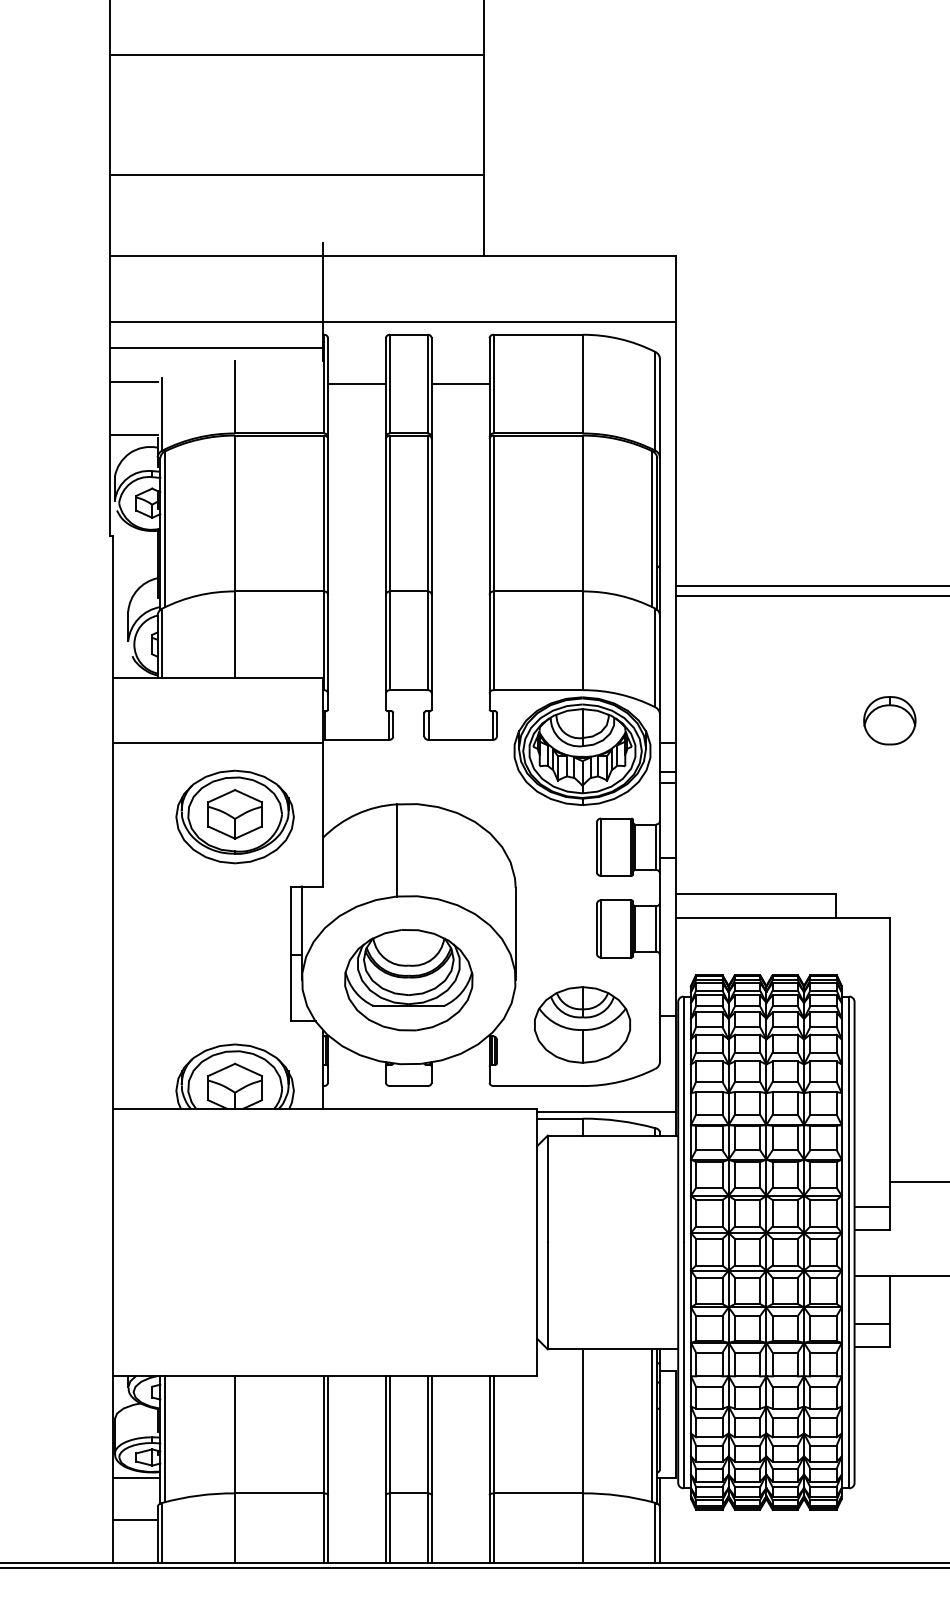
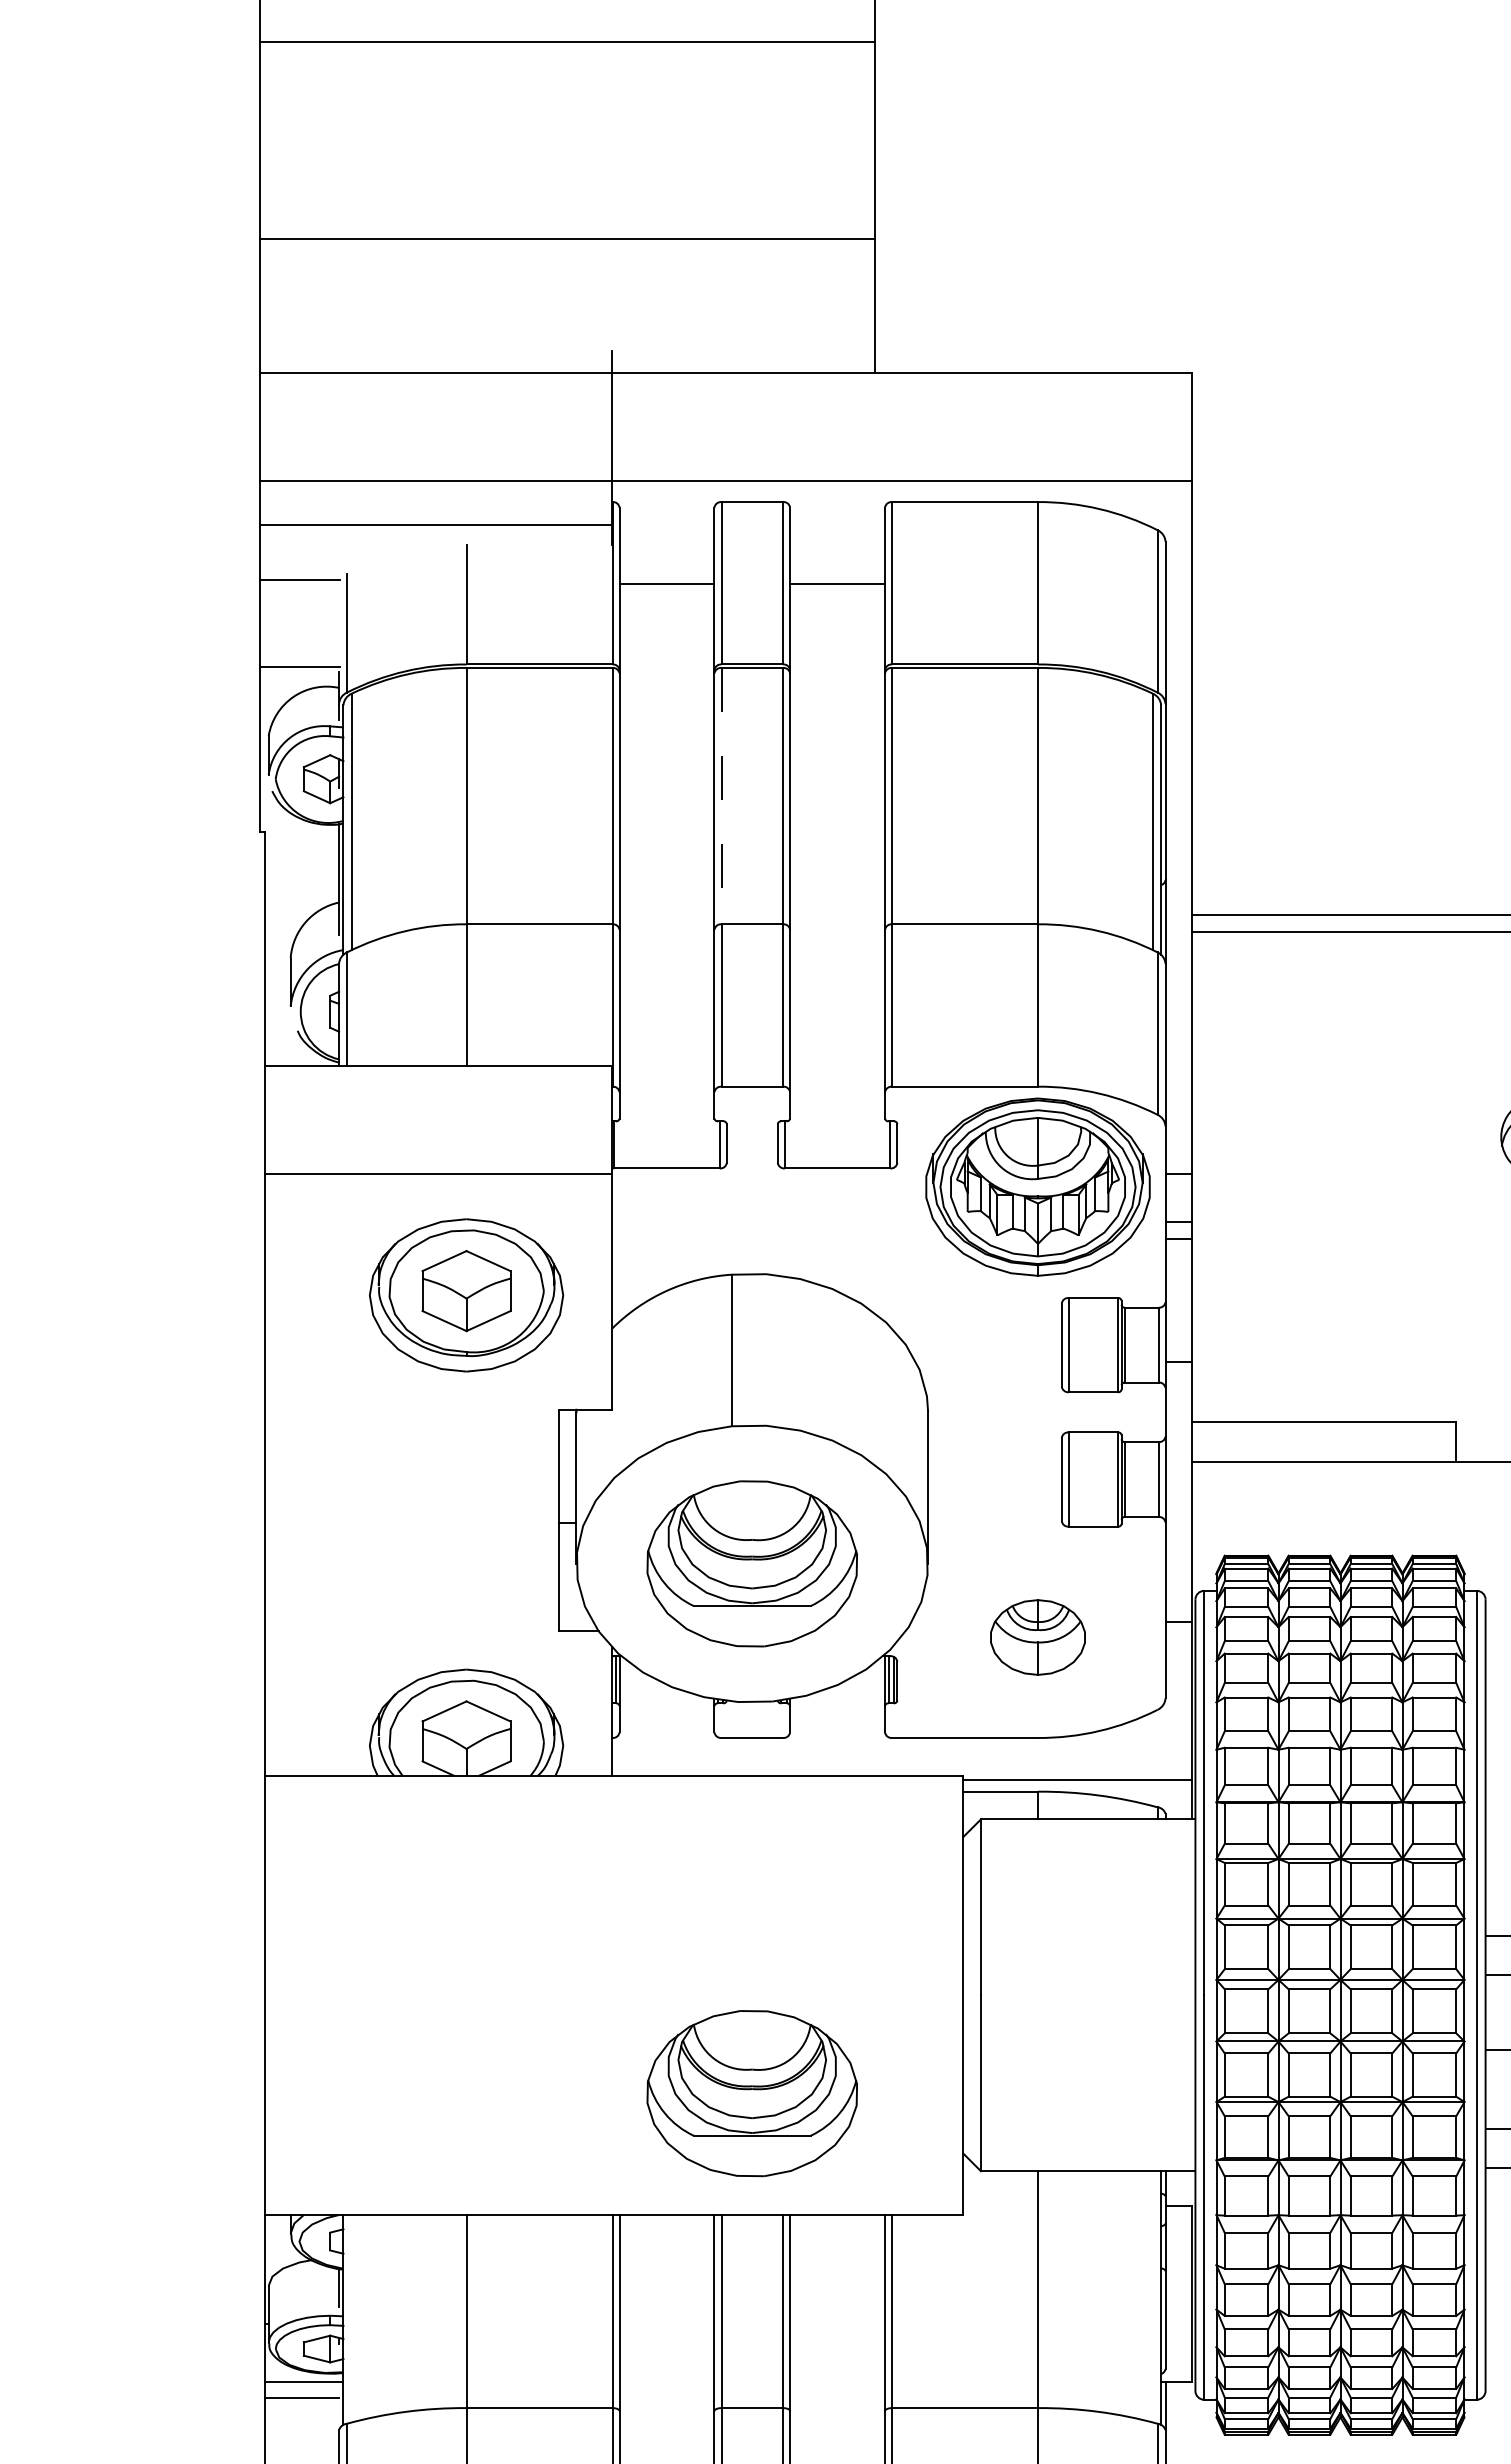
line: (390, 513) -> (722, 796), solid -> dashed
part: (582, 1024) -> (1037, 1636), size x0.6
part: (408, 1302) -> (751, 2094), added
line: (652, 1425) -> (1153, 2296), removed
line: (165, 1439) -> (351, 2319), removed
line: (134, 1520) -> (300, 2398), moved

